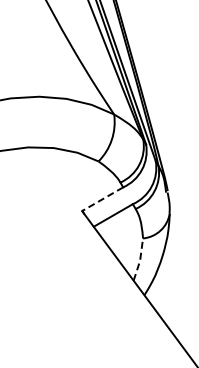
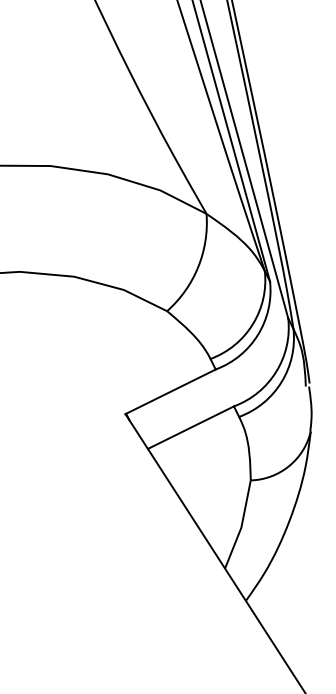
line: (102, 199) -> (170, 392), dashed -> solid
line: (140, 259) -> (242, 524), dashed -> solid

